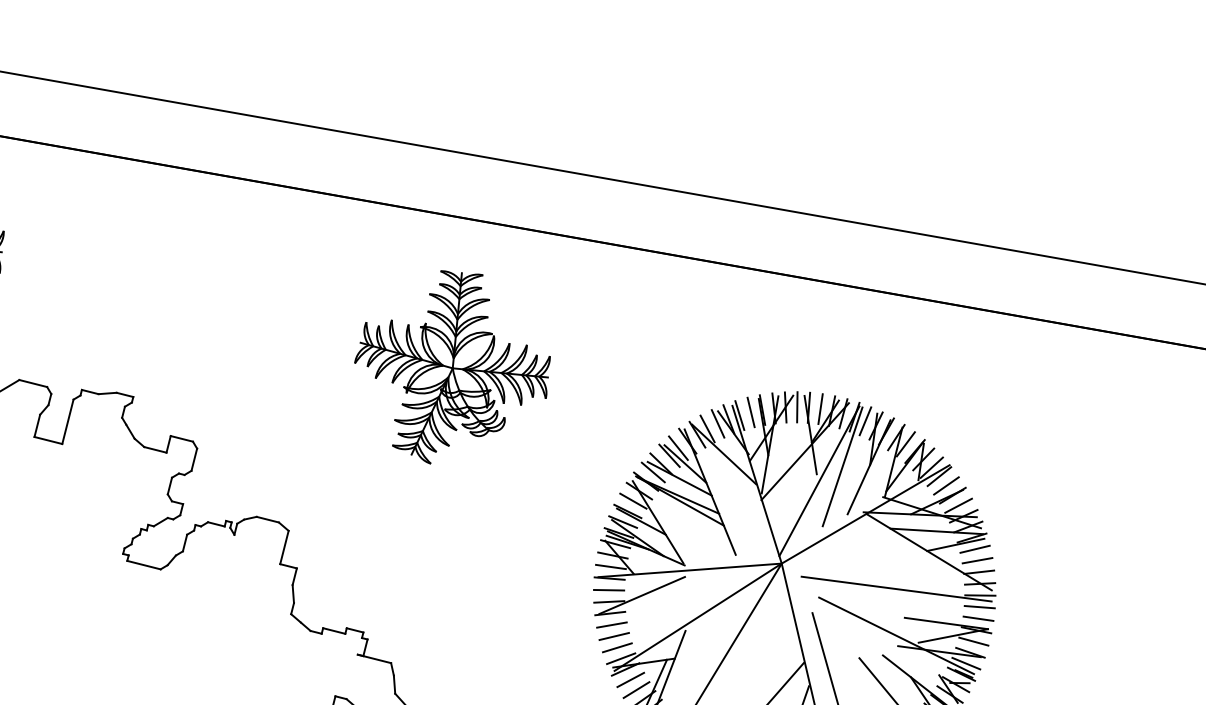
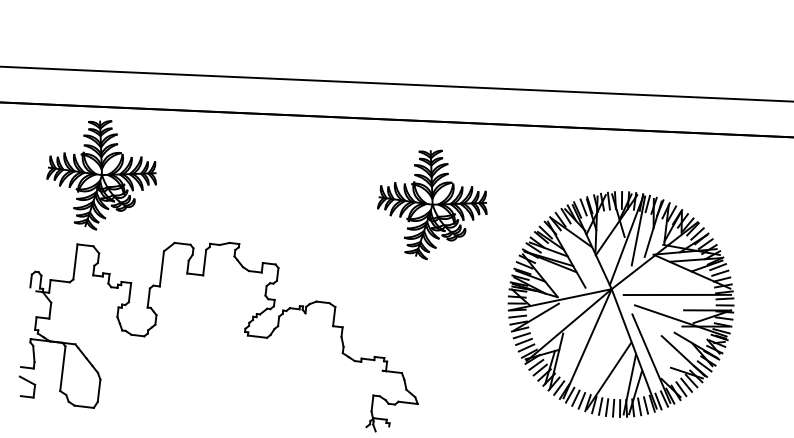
part: (452, 367) -> (432, 204), moved

